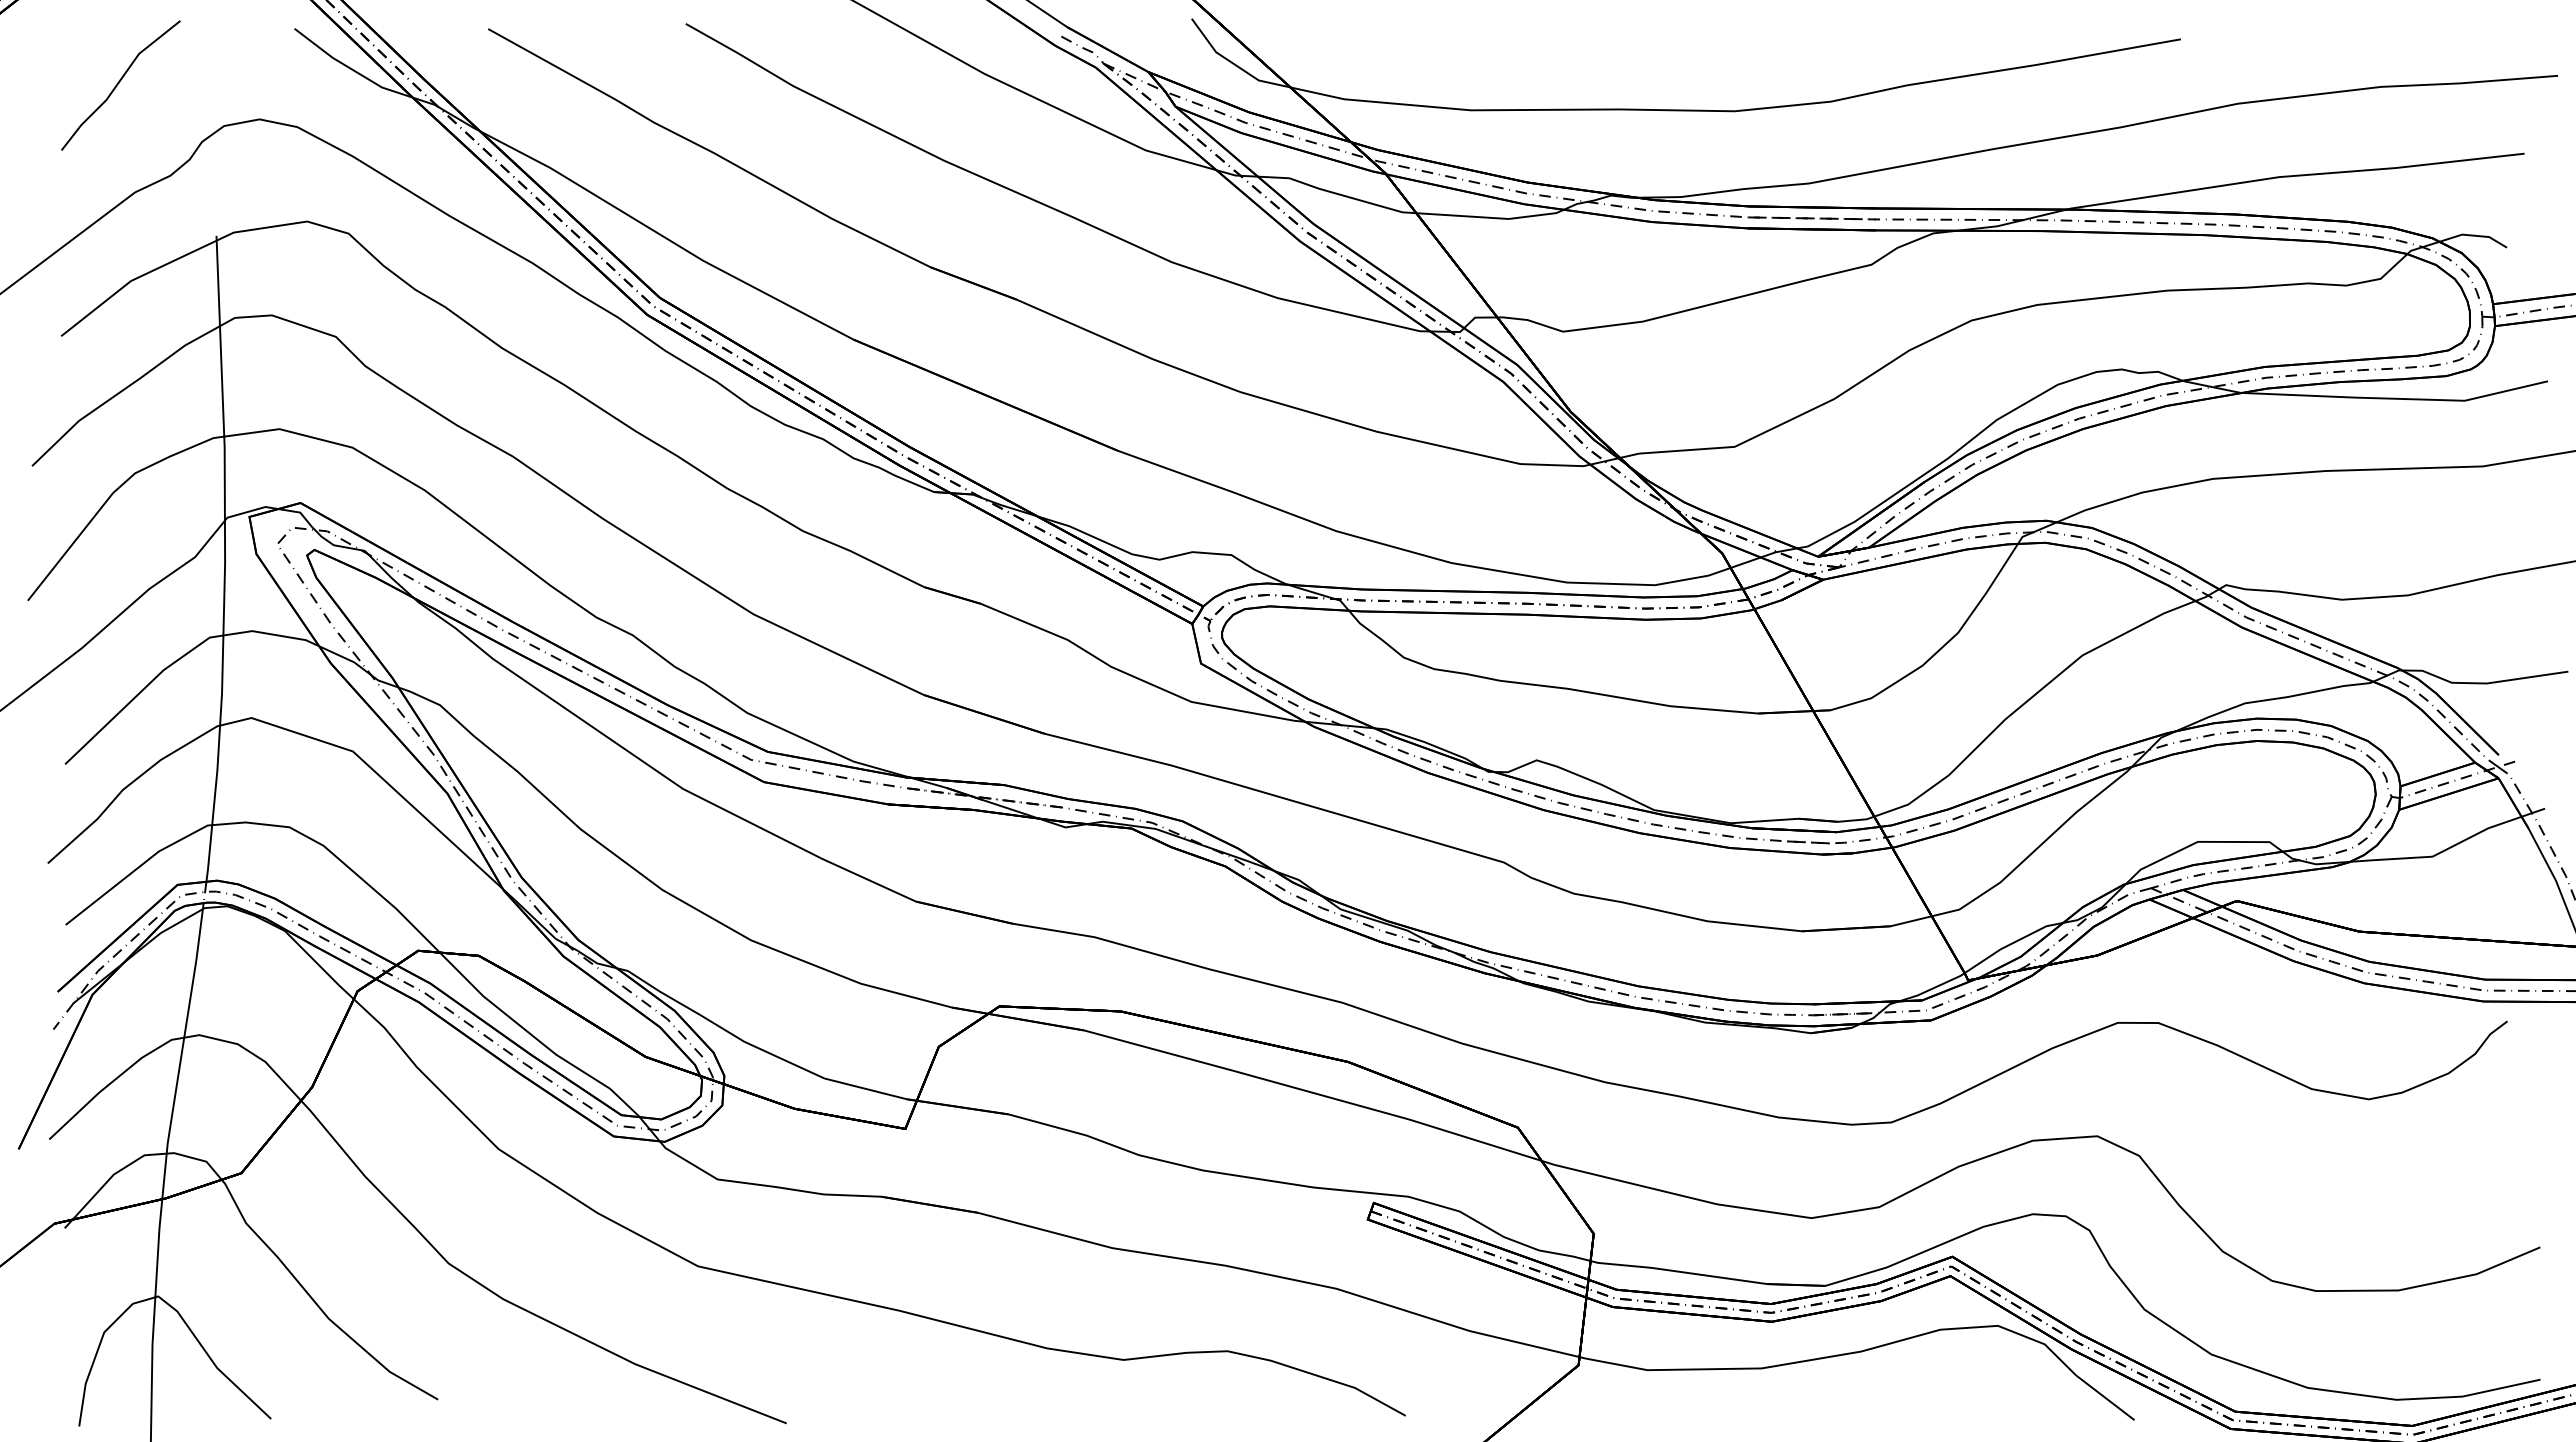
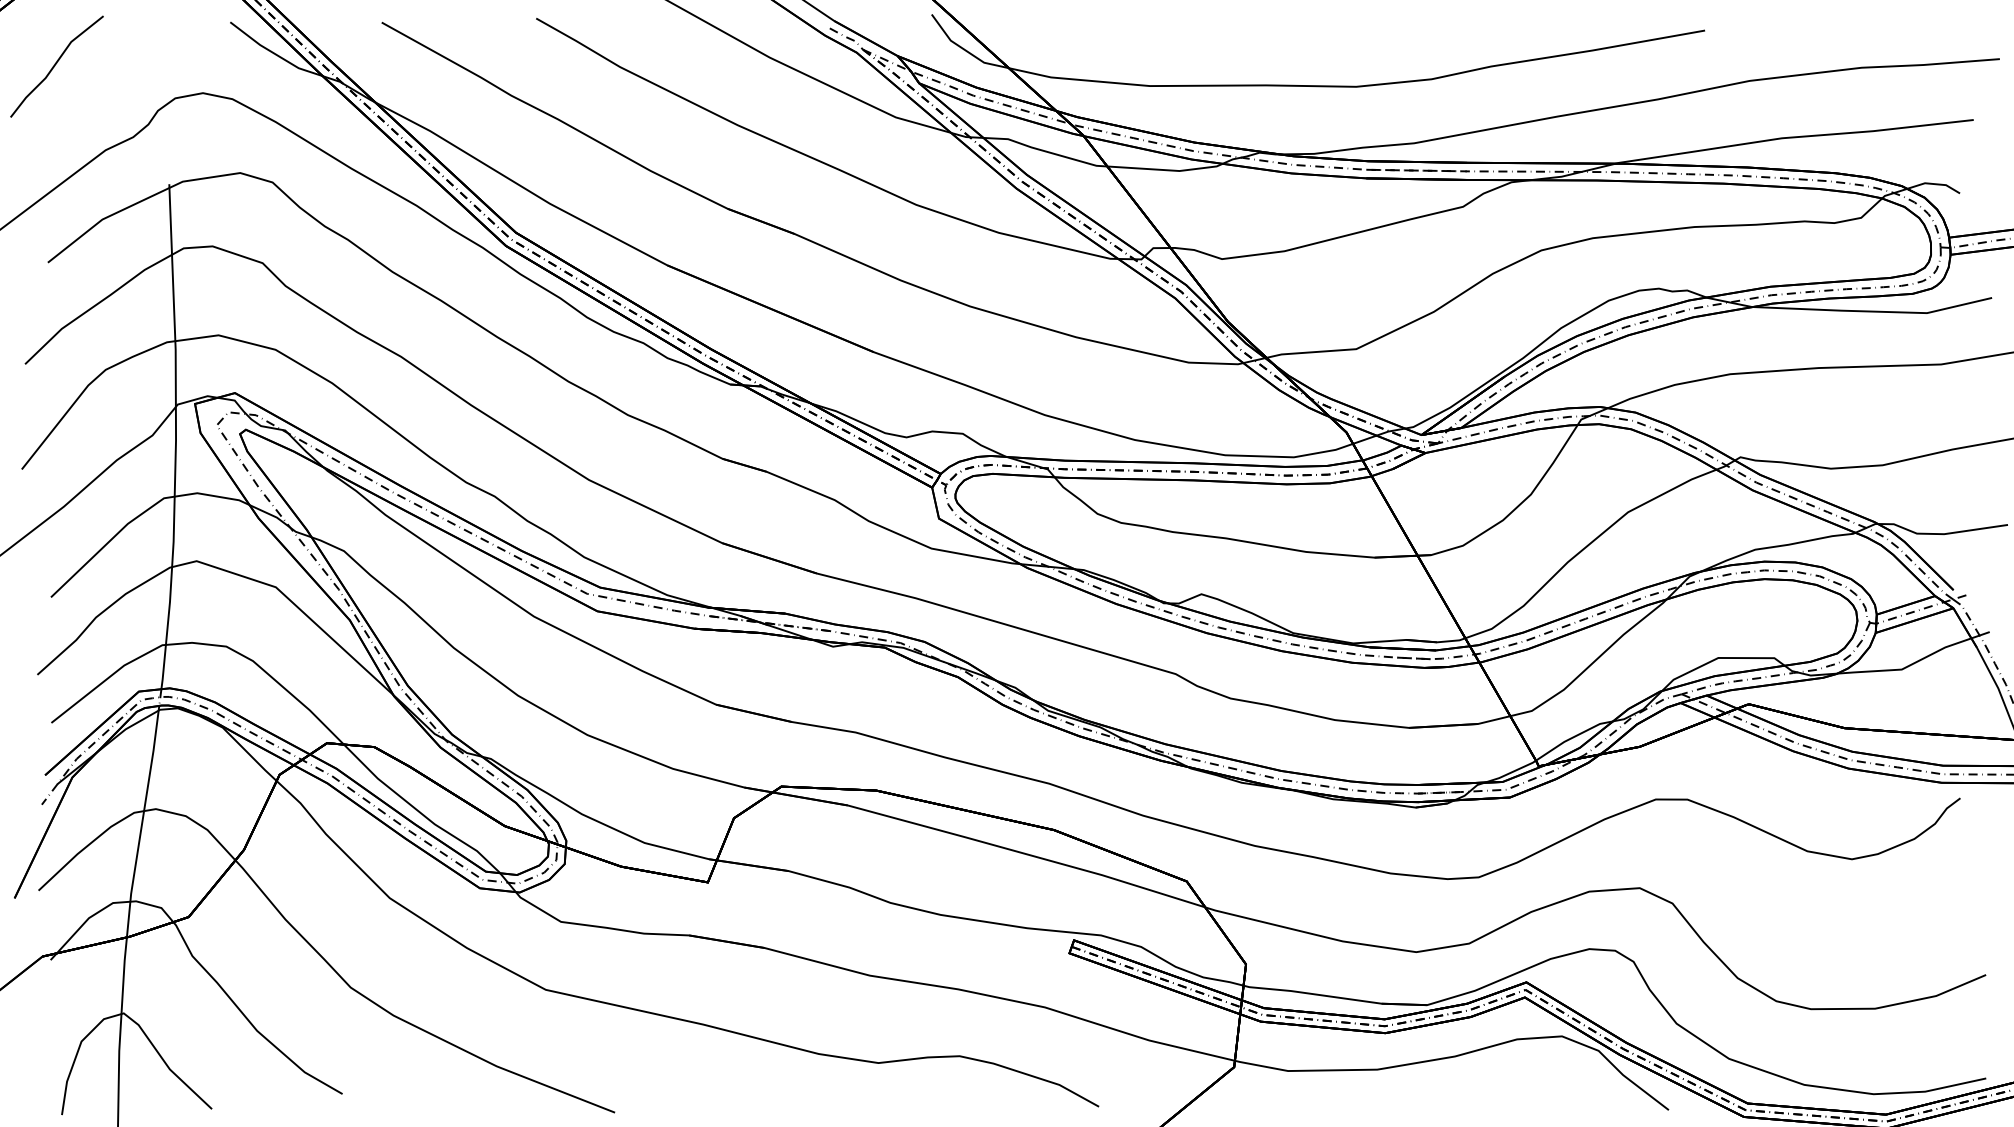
line: (119, 83) -> (55, 65), moved

